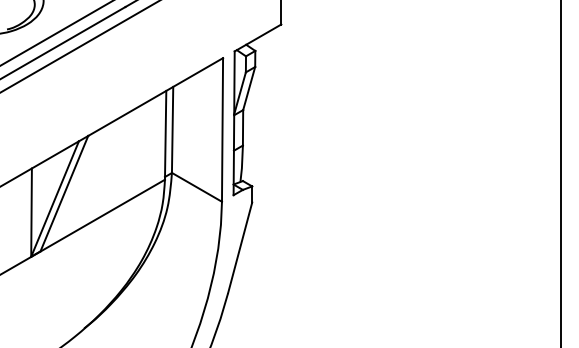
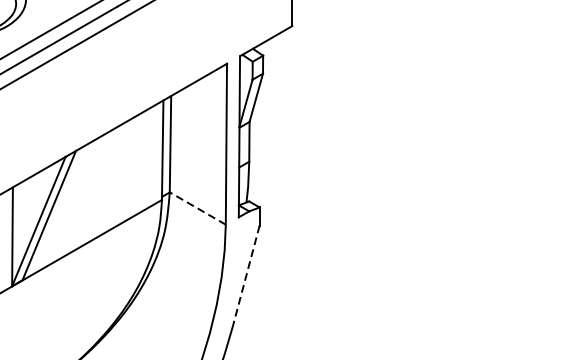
line: (196, 187) -> (197, 208), solid -> dashed
line: (240, 247) -> (246, 275), solid -> dashed

